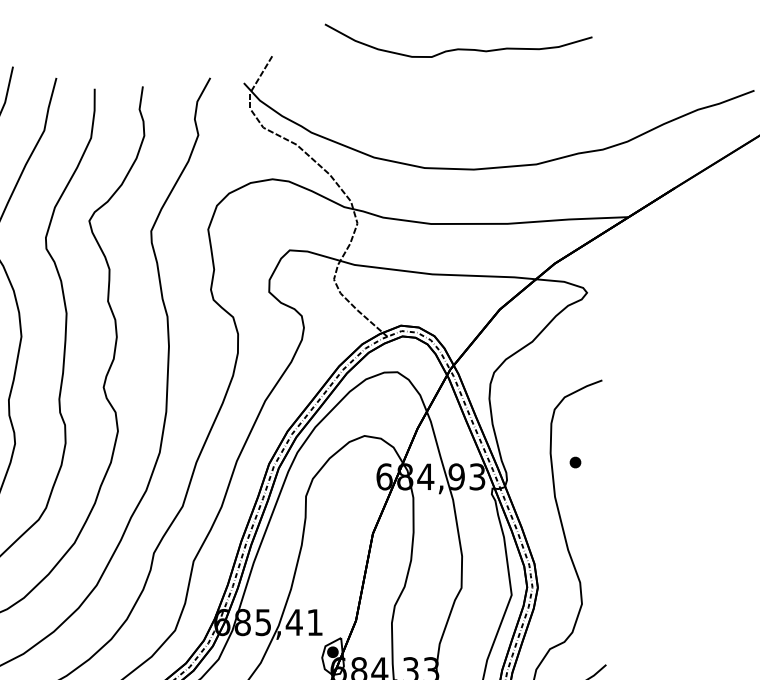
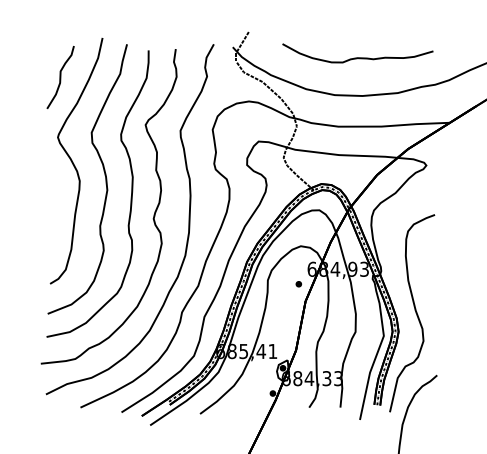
curve: (457, 48) -> (357, 57), moved
part: (574, 462) -> (298, 284), moved

